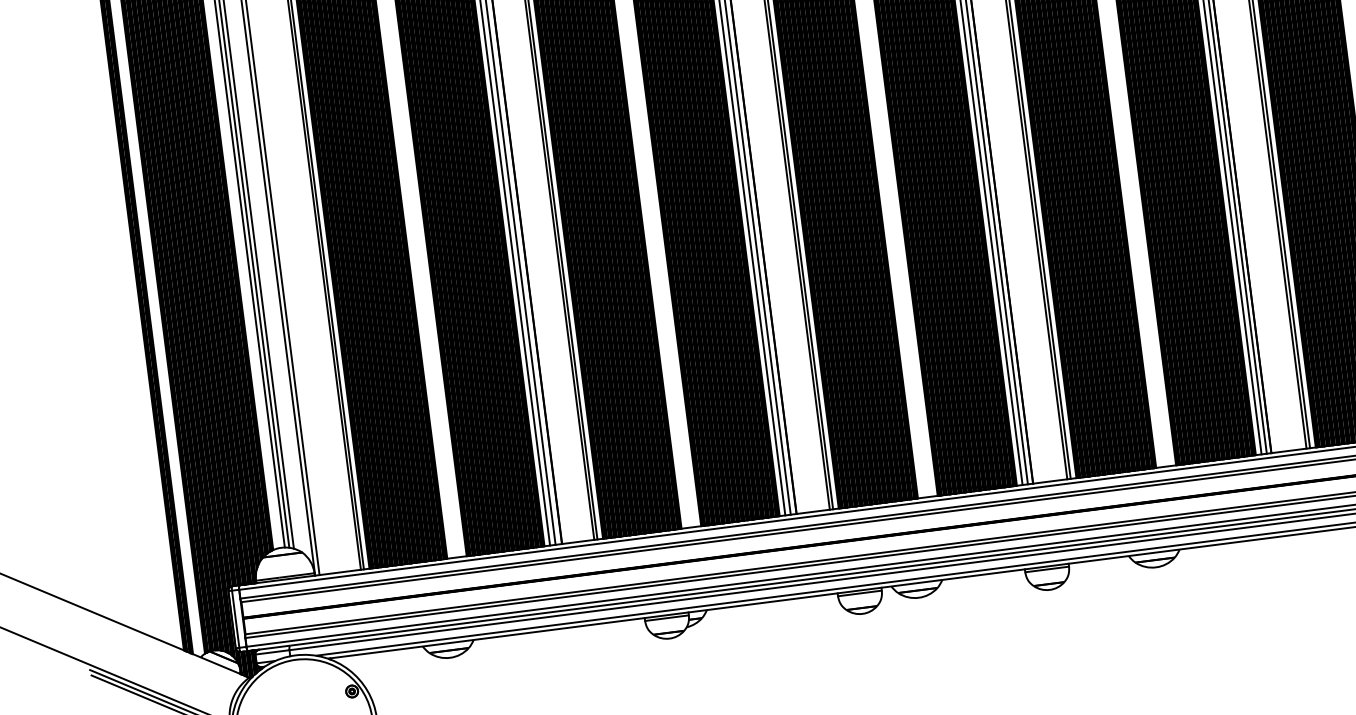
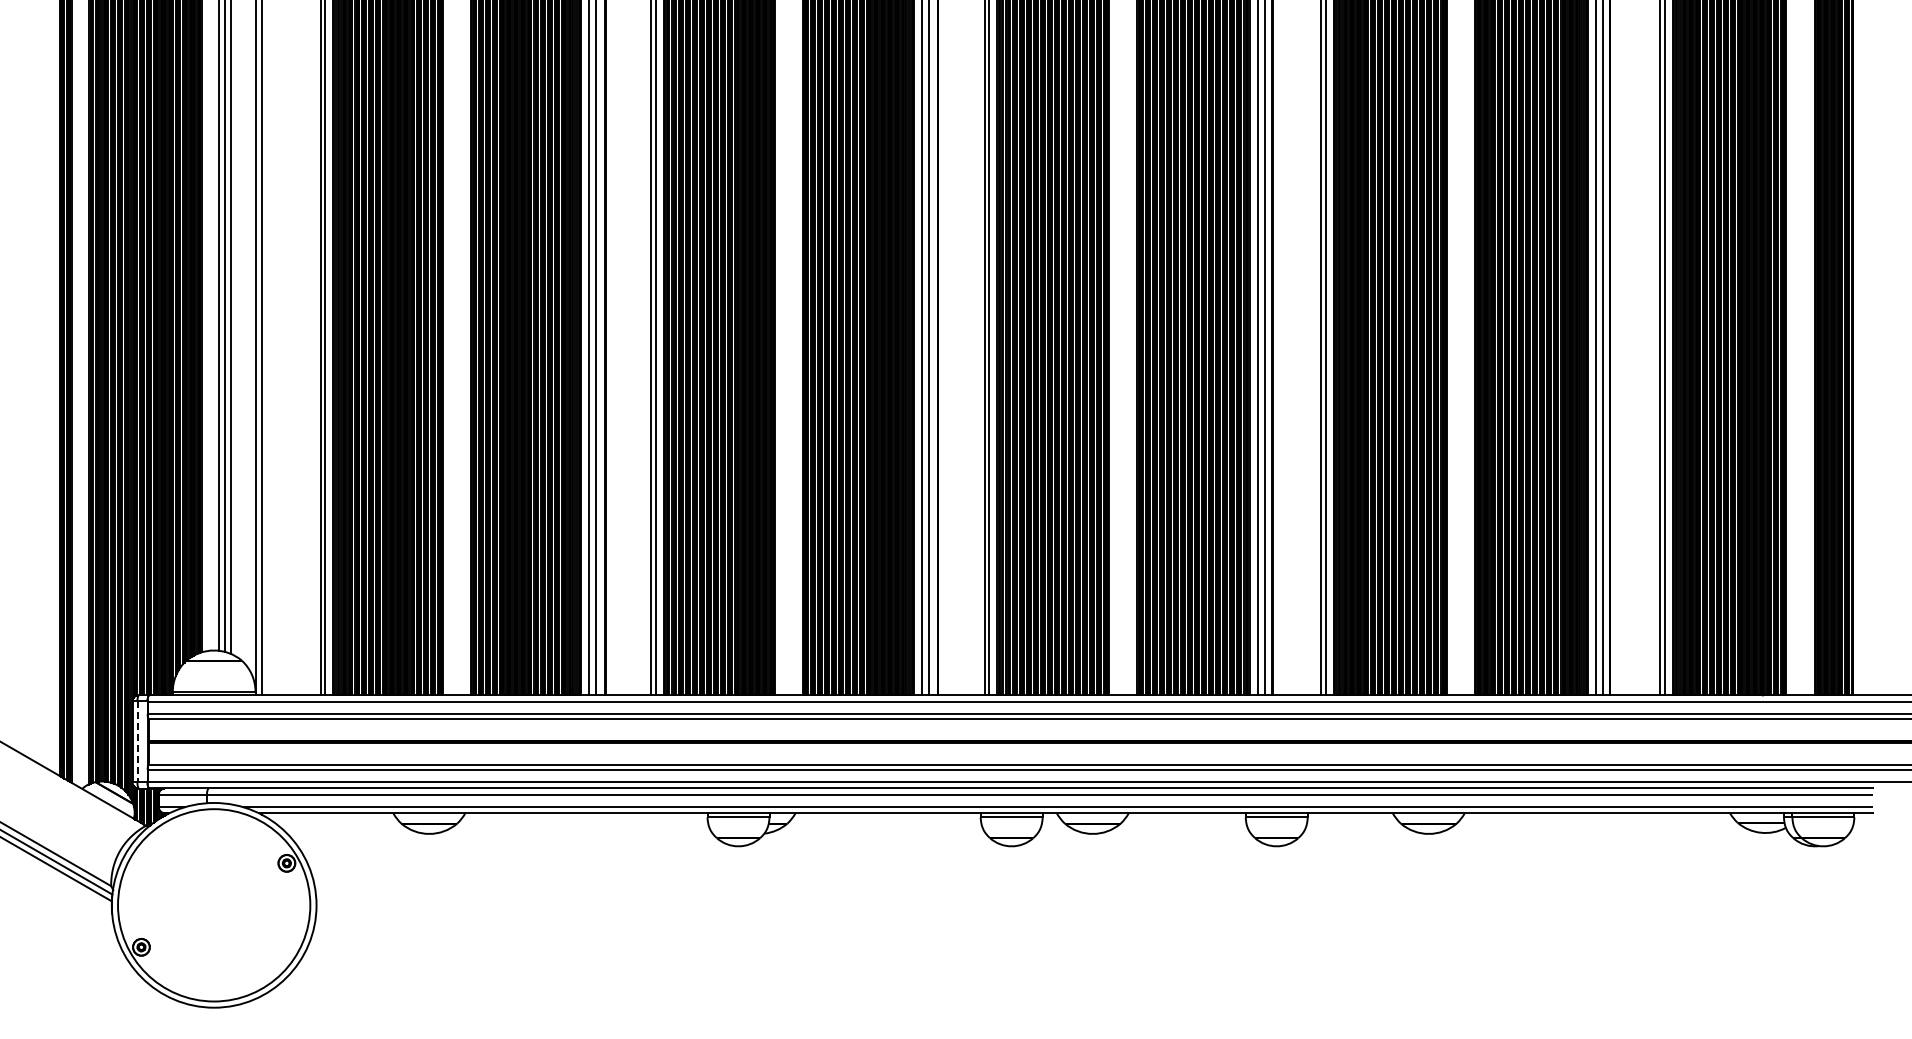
line: (235, 619) -> (137, 742), solid -> dashed

